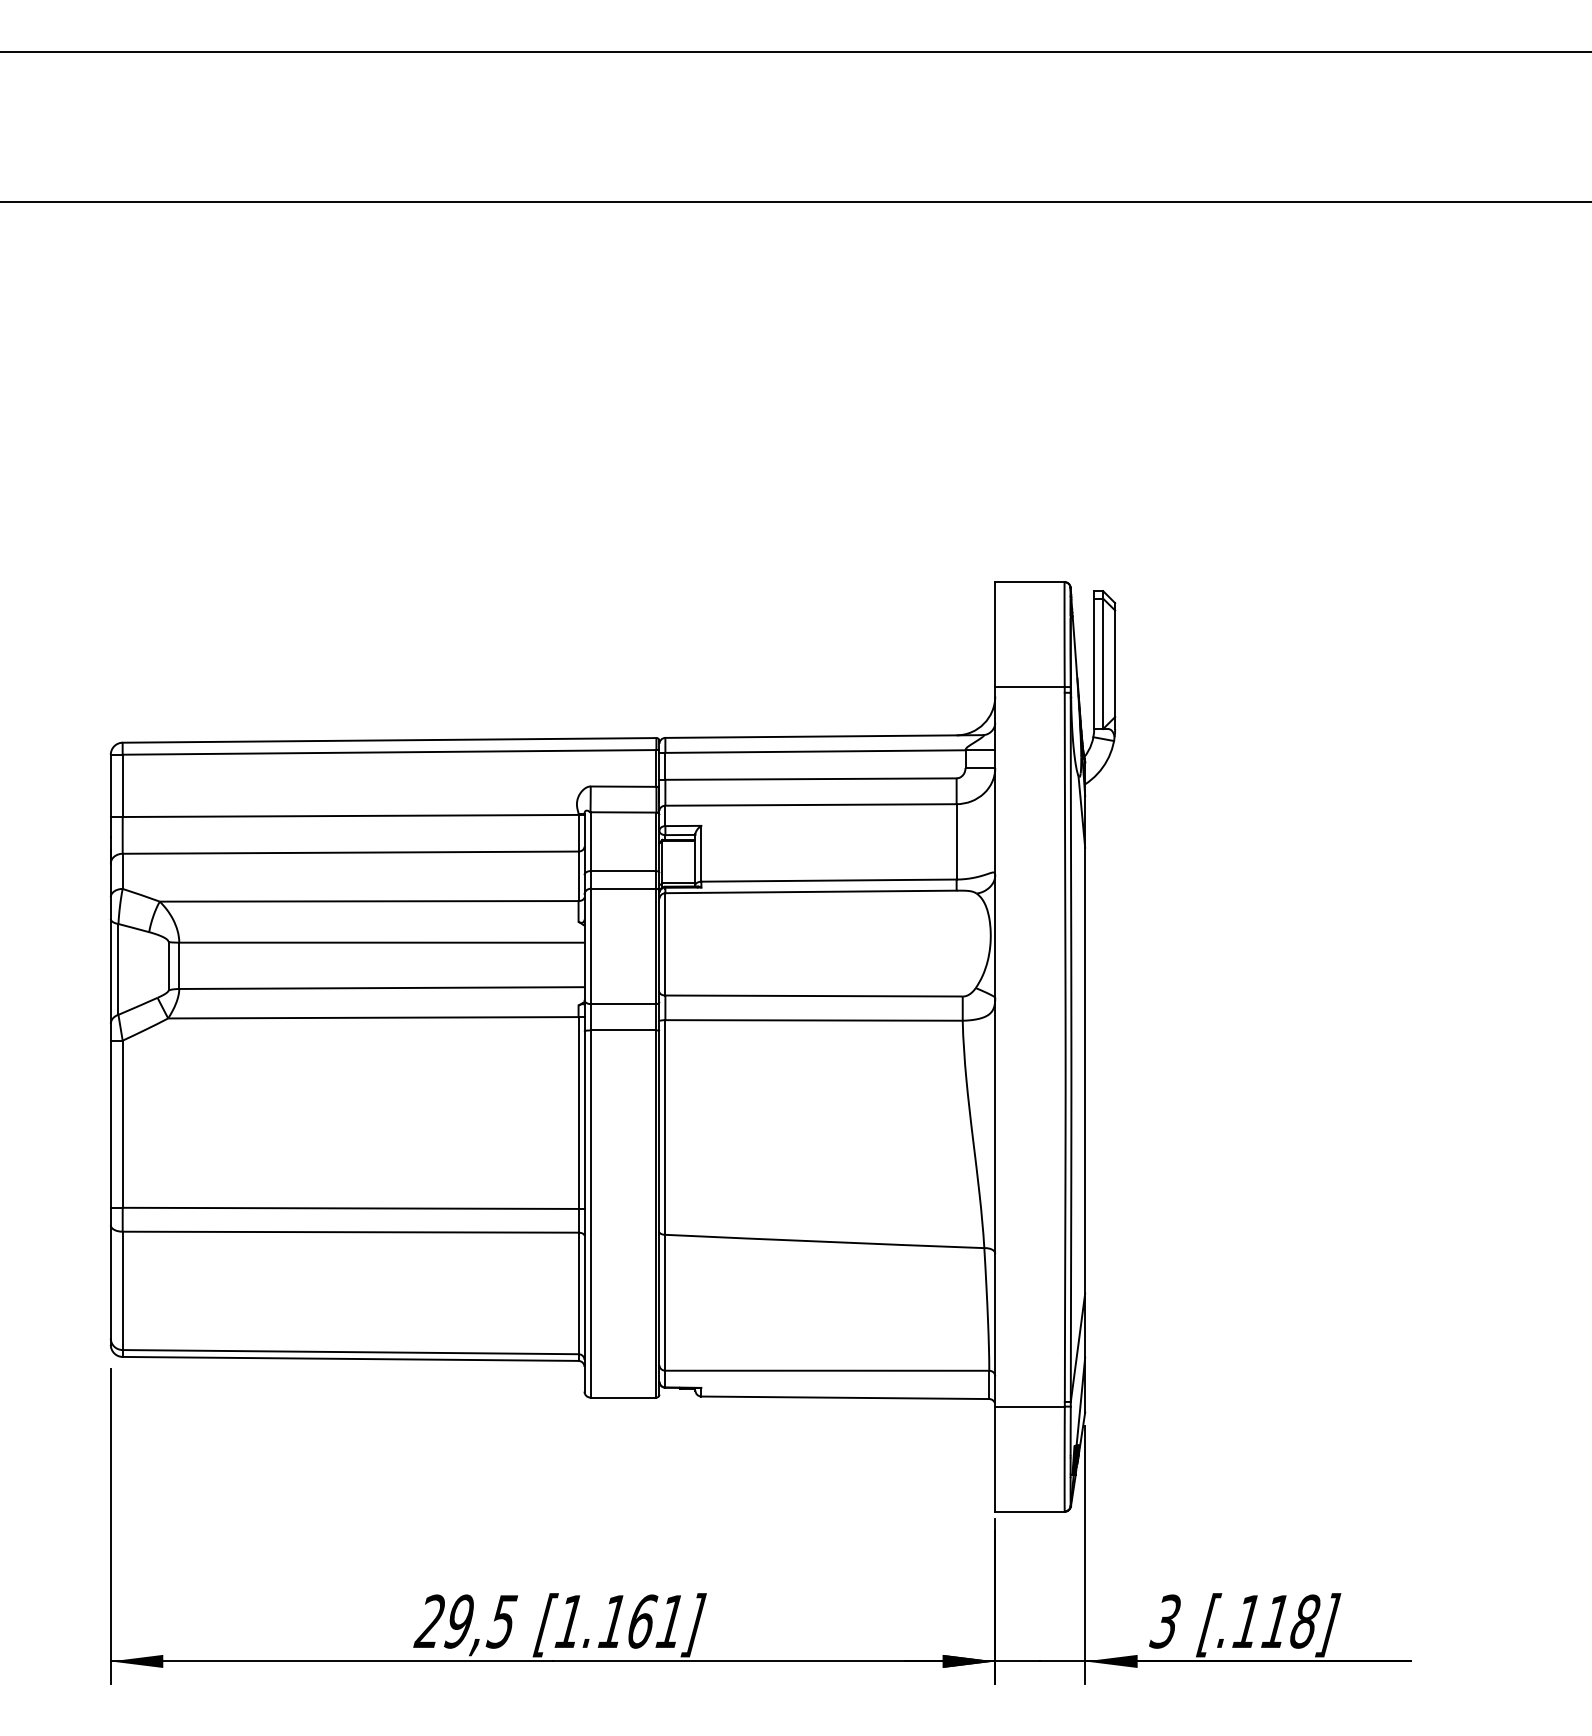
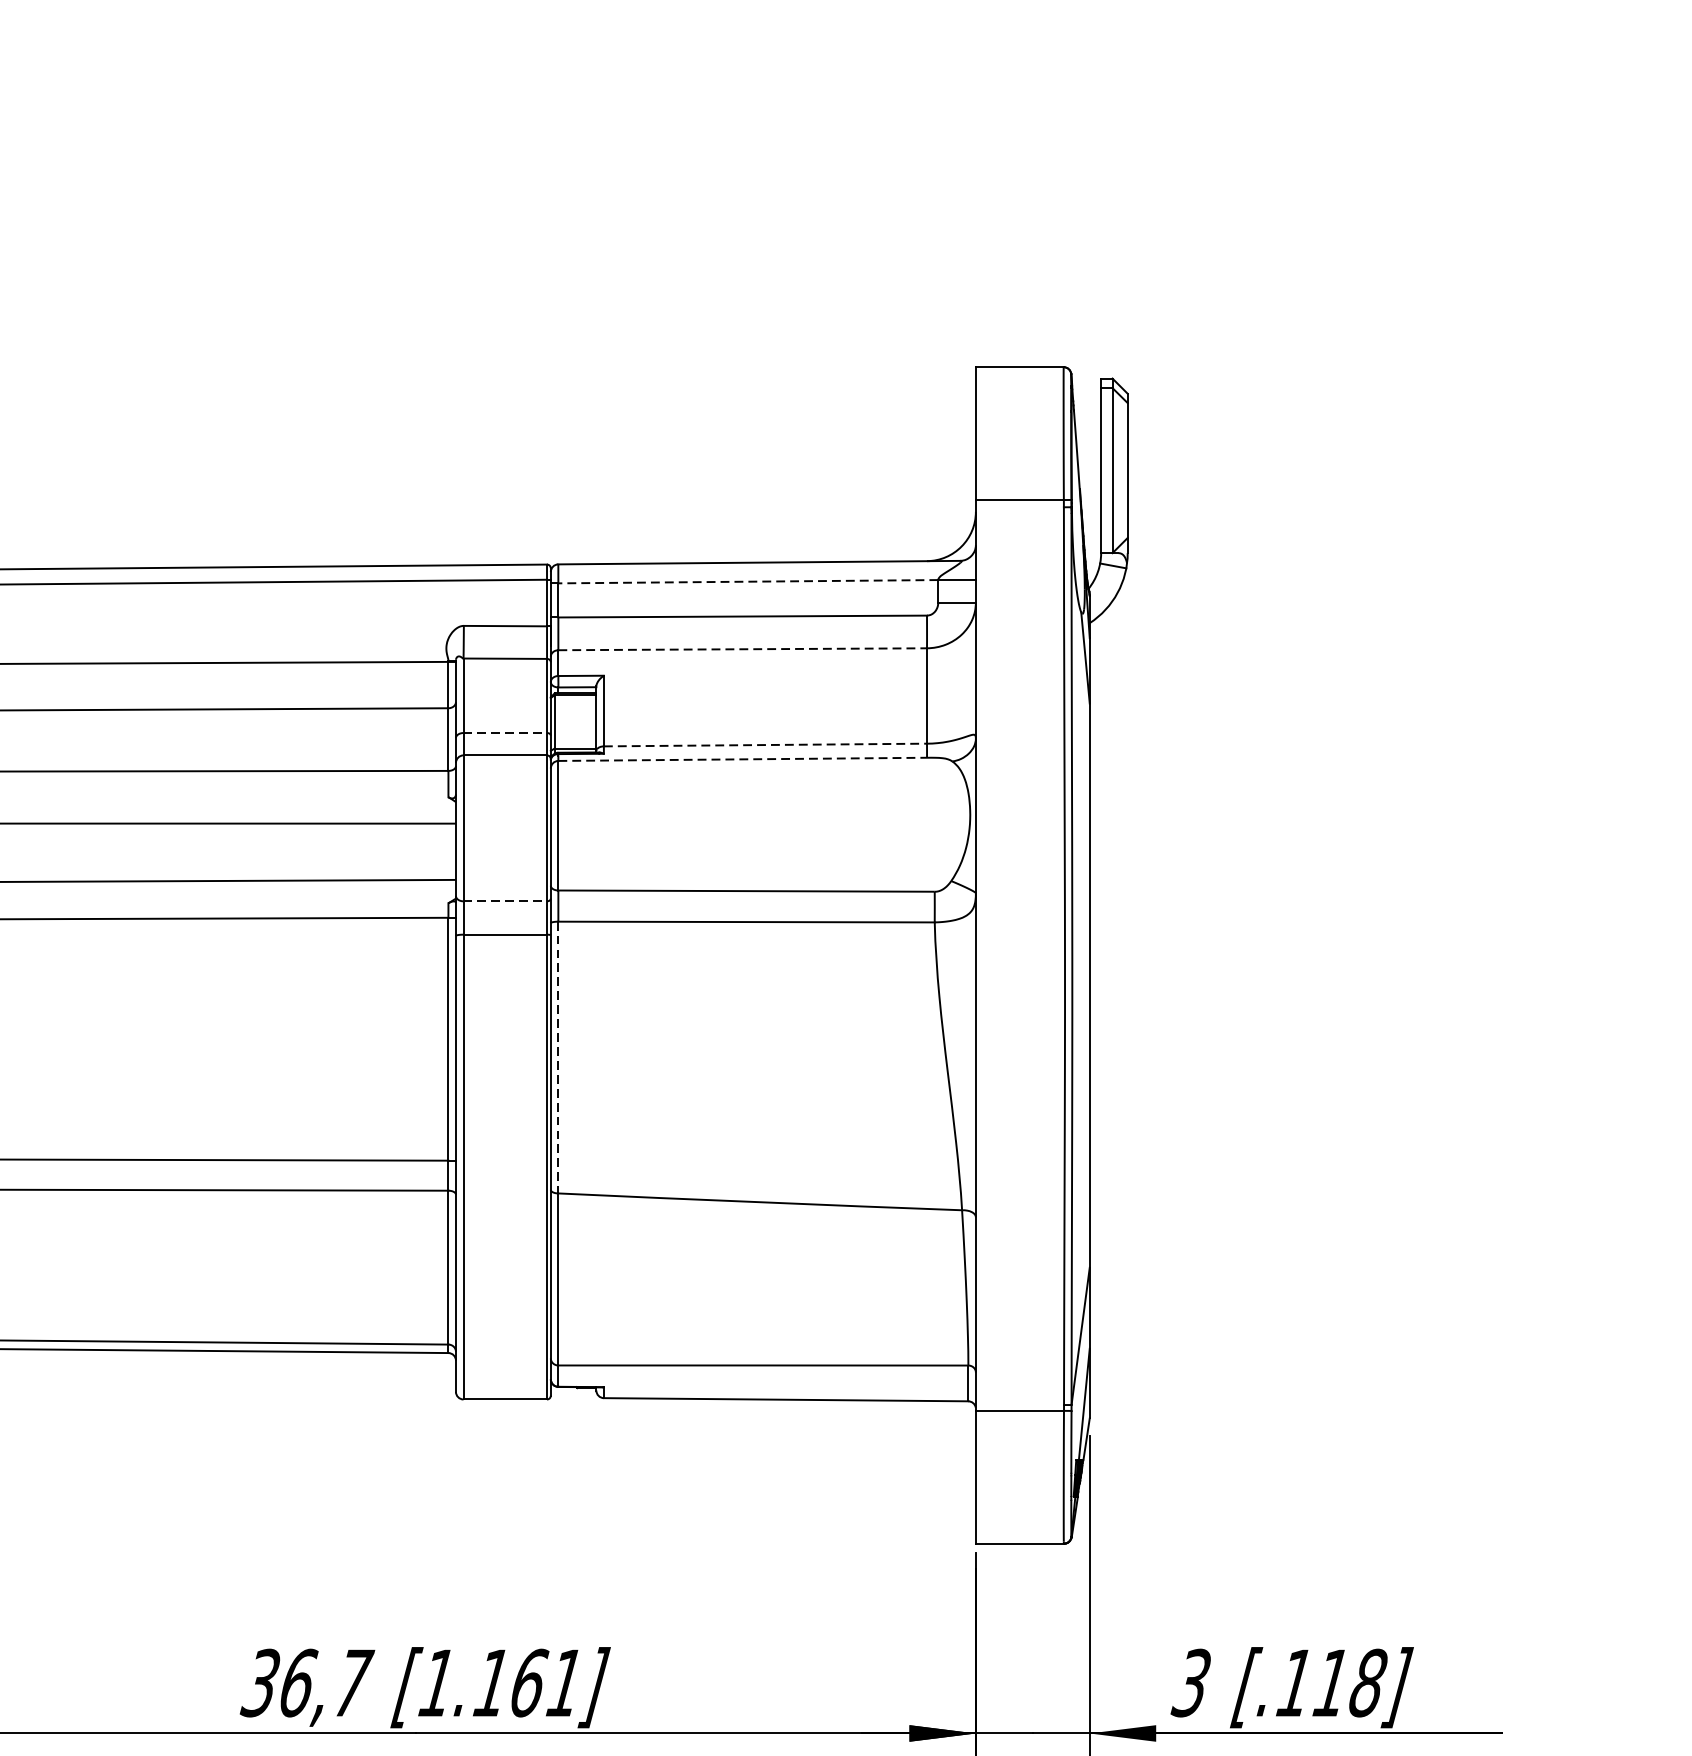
line: (814, 751) -> (747, 581), solid -> dashed
line: (811, 804) -> (743, 648), solid -> dashed
line: (623, 871) -> (505, 733), solid -> dashed
line: (828, 880) -> (764, 744), solid -> dashed
line: (811, 891) -> (743, 758), solid -> dashed
line: (623, 1004) -> (505, 901), solid -> dashed
line: (665, 1127) -> (558, 1057), solid -> dashed
text: (466, 1621) -> (306, 1682), 29,5 -> 36,7

